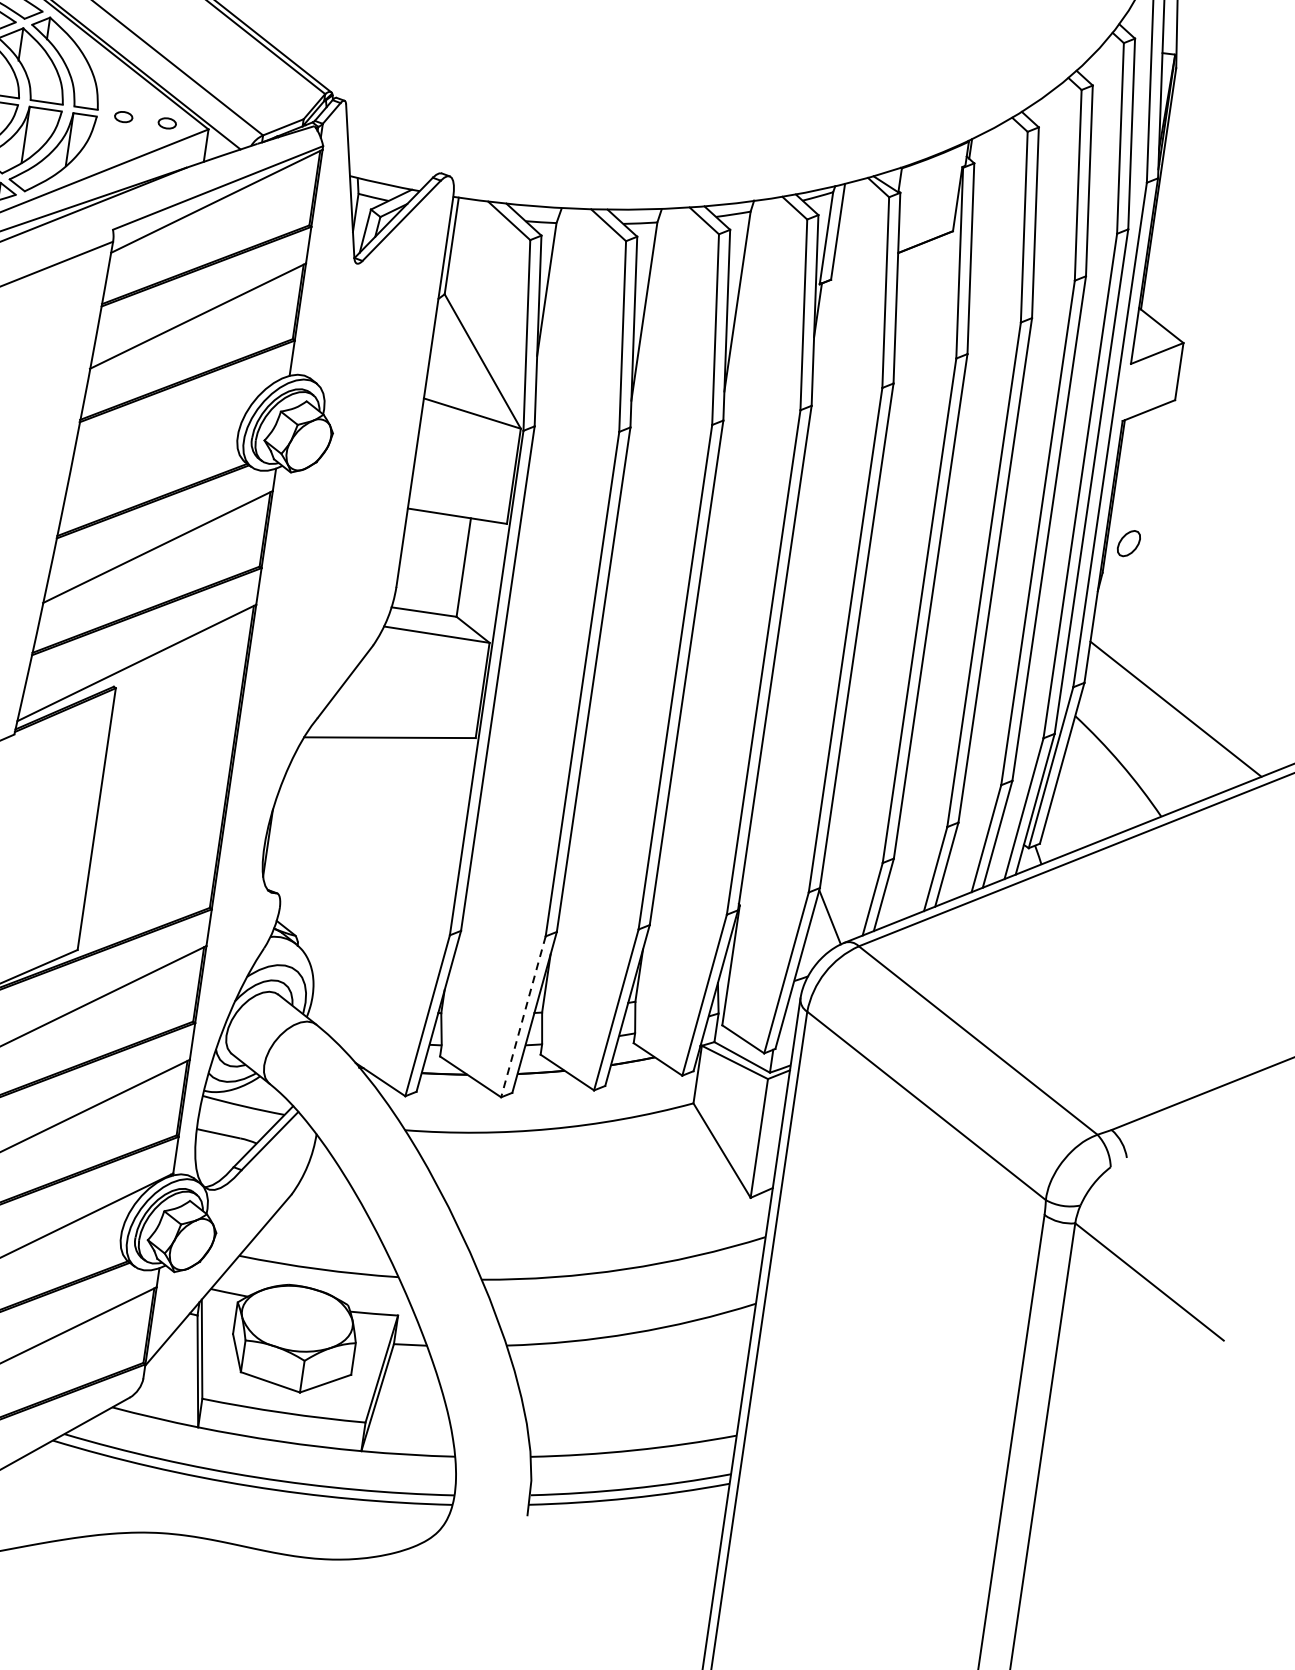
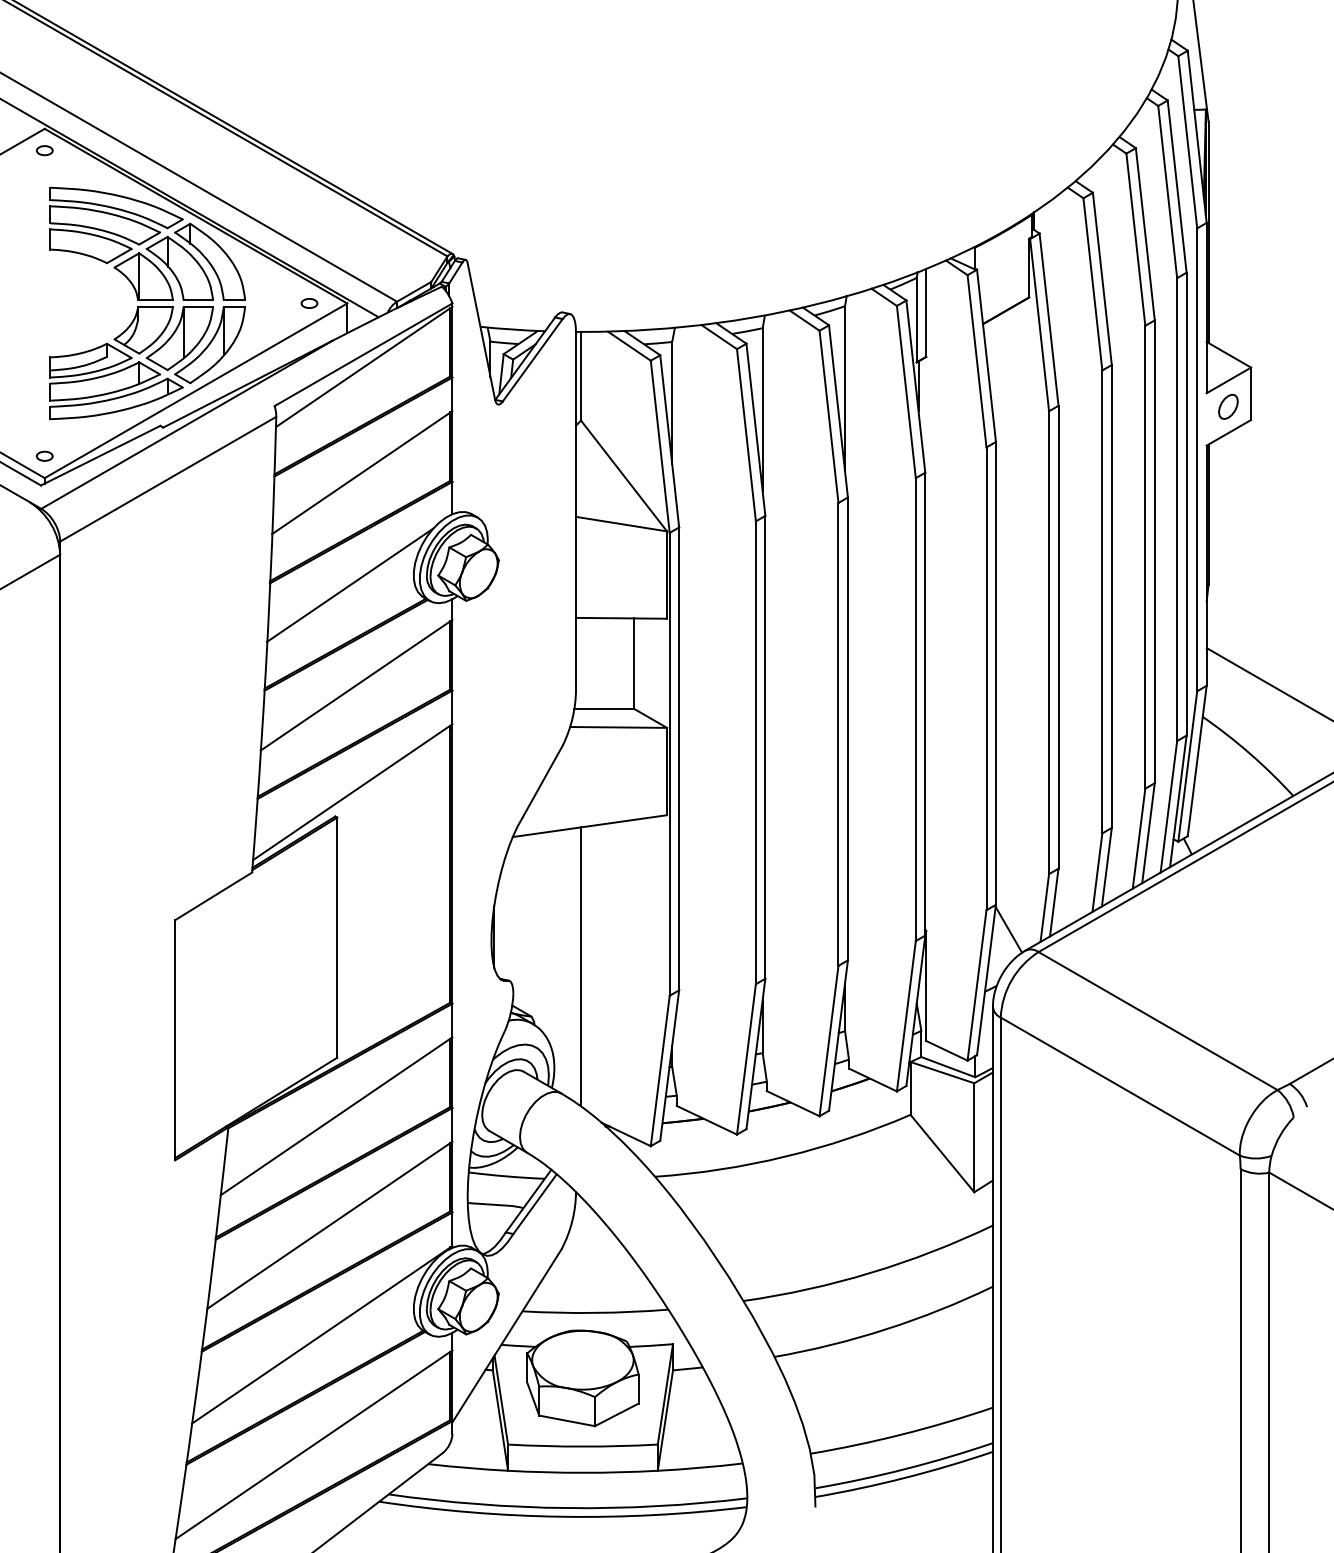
part: (123, 117) -> (269, 303), removed
line: (167, 436) -> (350, 584), added
part: (1129, 543) -> (1228, 406), moved
line: (358, 889) -> (581, 966), added
line: (523, 1016) -> (746, 1059), dashed -> solid

